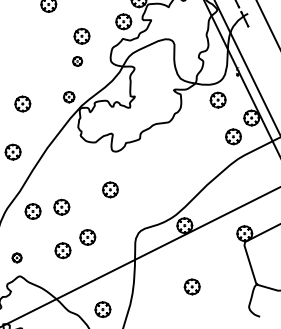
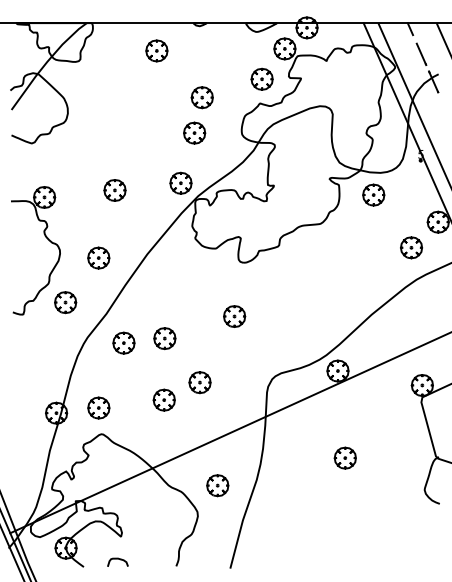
part: (77, 61) -> (194, 132), size x1.67
part: (68, 96) -> (180, 182), size x1.43
part: (217, 99) -> (373, 194), moved
part: (16, 257) -> (98, 407), size x1.67

